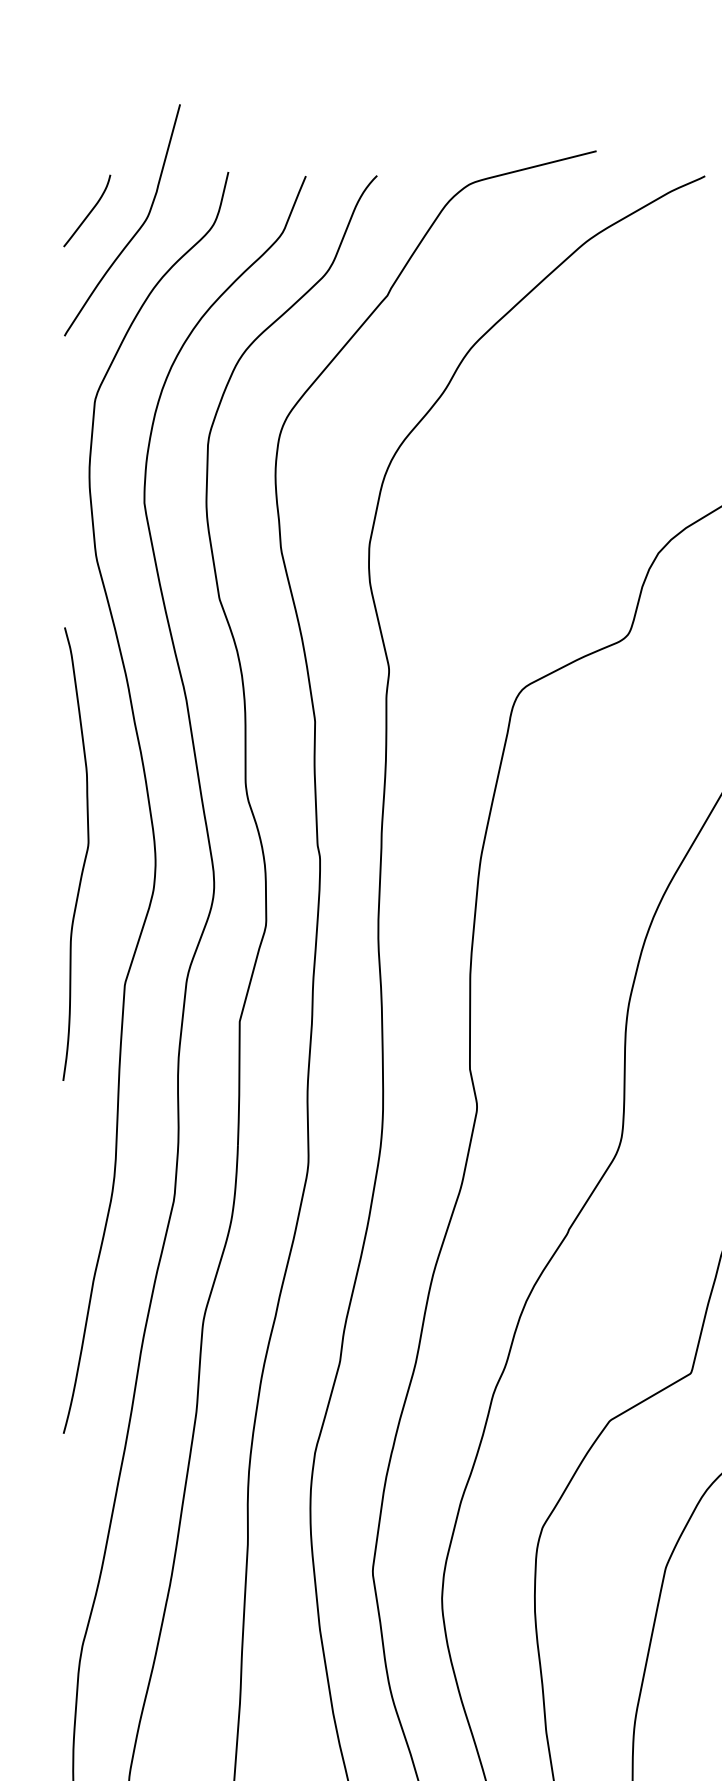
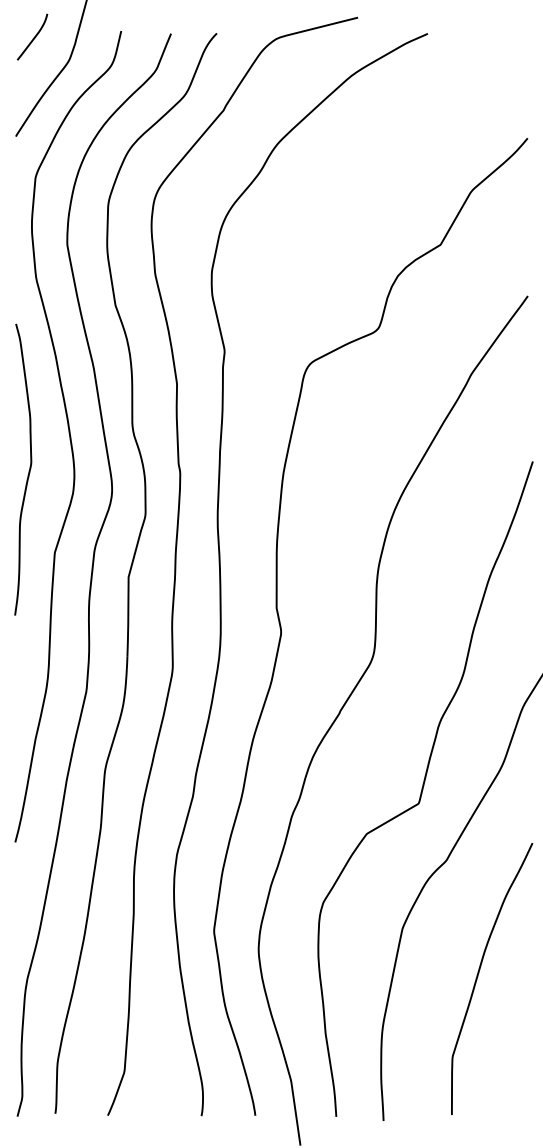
curve: (88, 211) -> (33, 37), moved

